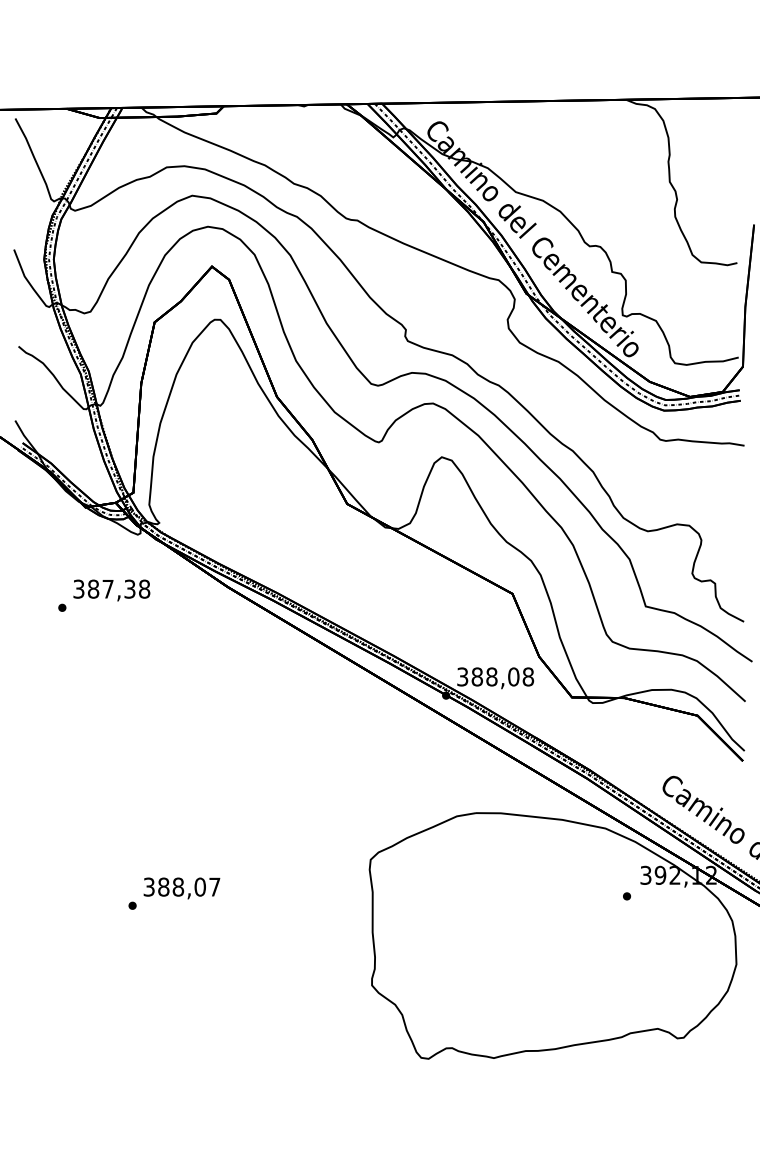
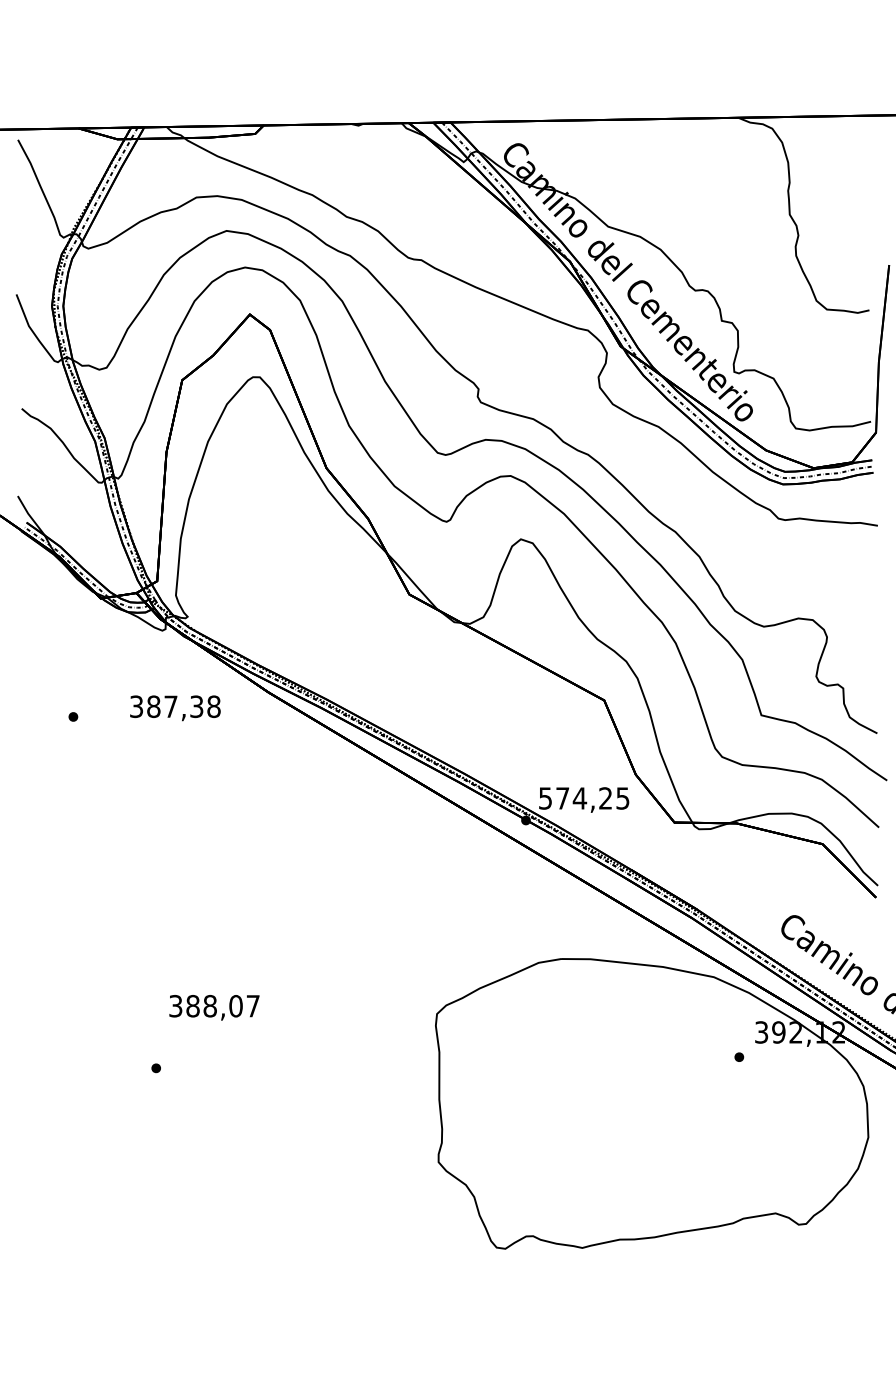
text: (111, 590) -> (174, 708), moved
text: (495, 676) -> (584, 797), 388,08 -> 574,25
text: (181, 888) -> (213, 1007), moved

